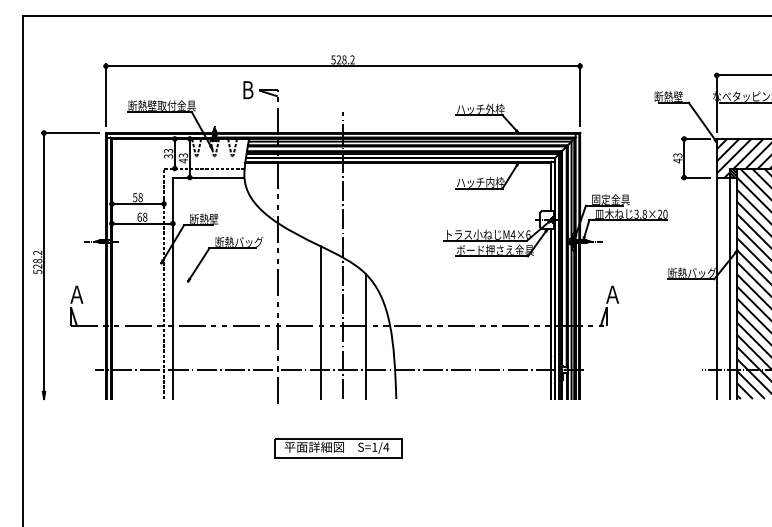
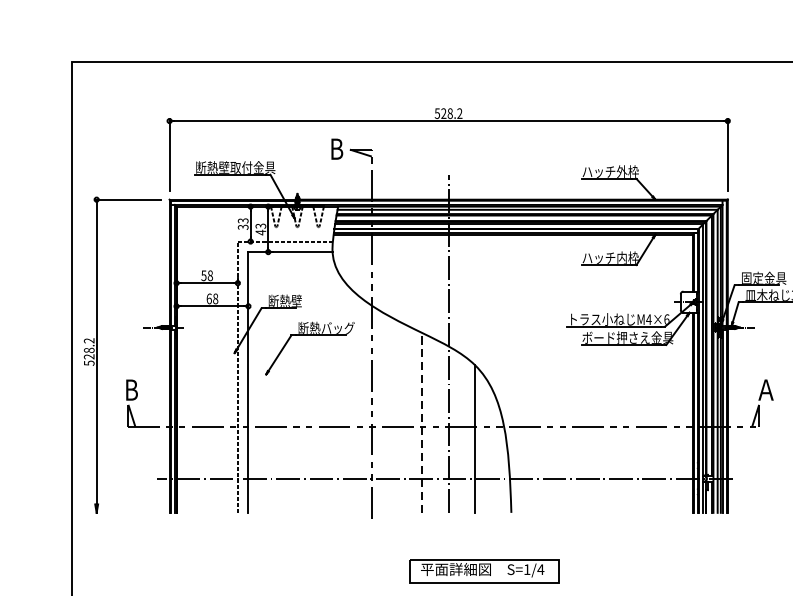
text: (76, 294) -> (134, 389), Ａ -> B
line: (320, 322) -> (422, 422), solid -> dashed
part: (338, 448) -> (484, 571), moved

